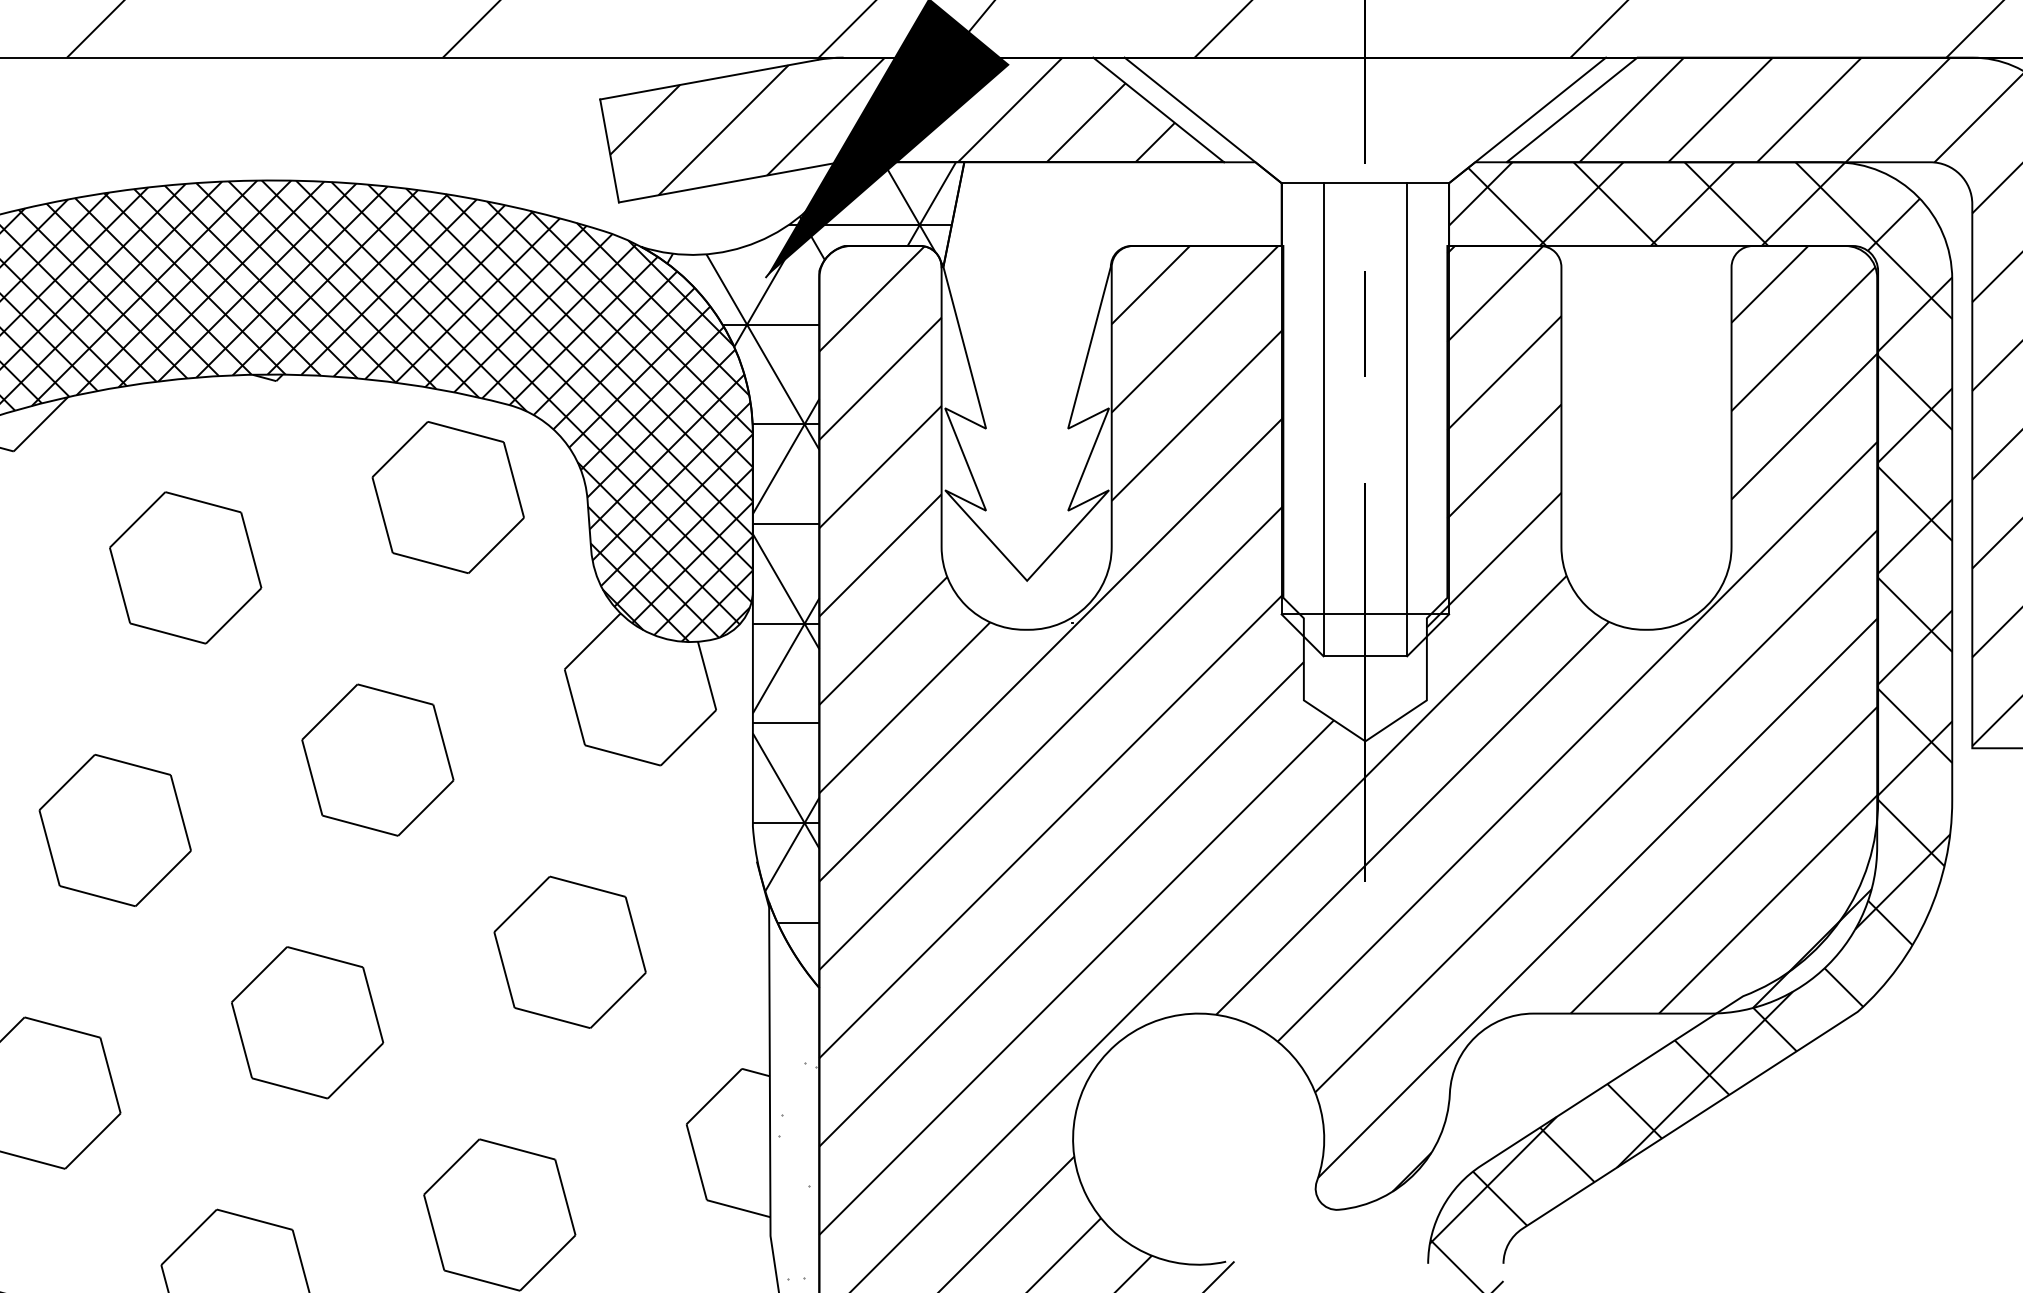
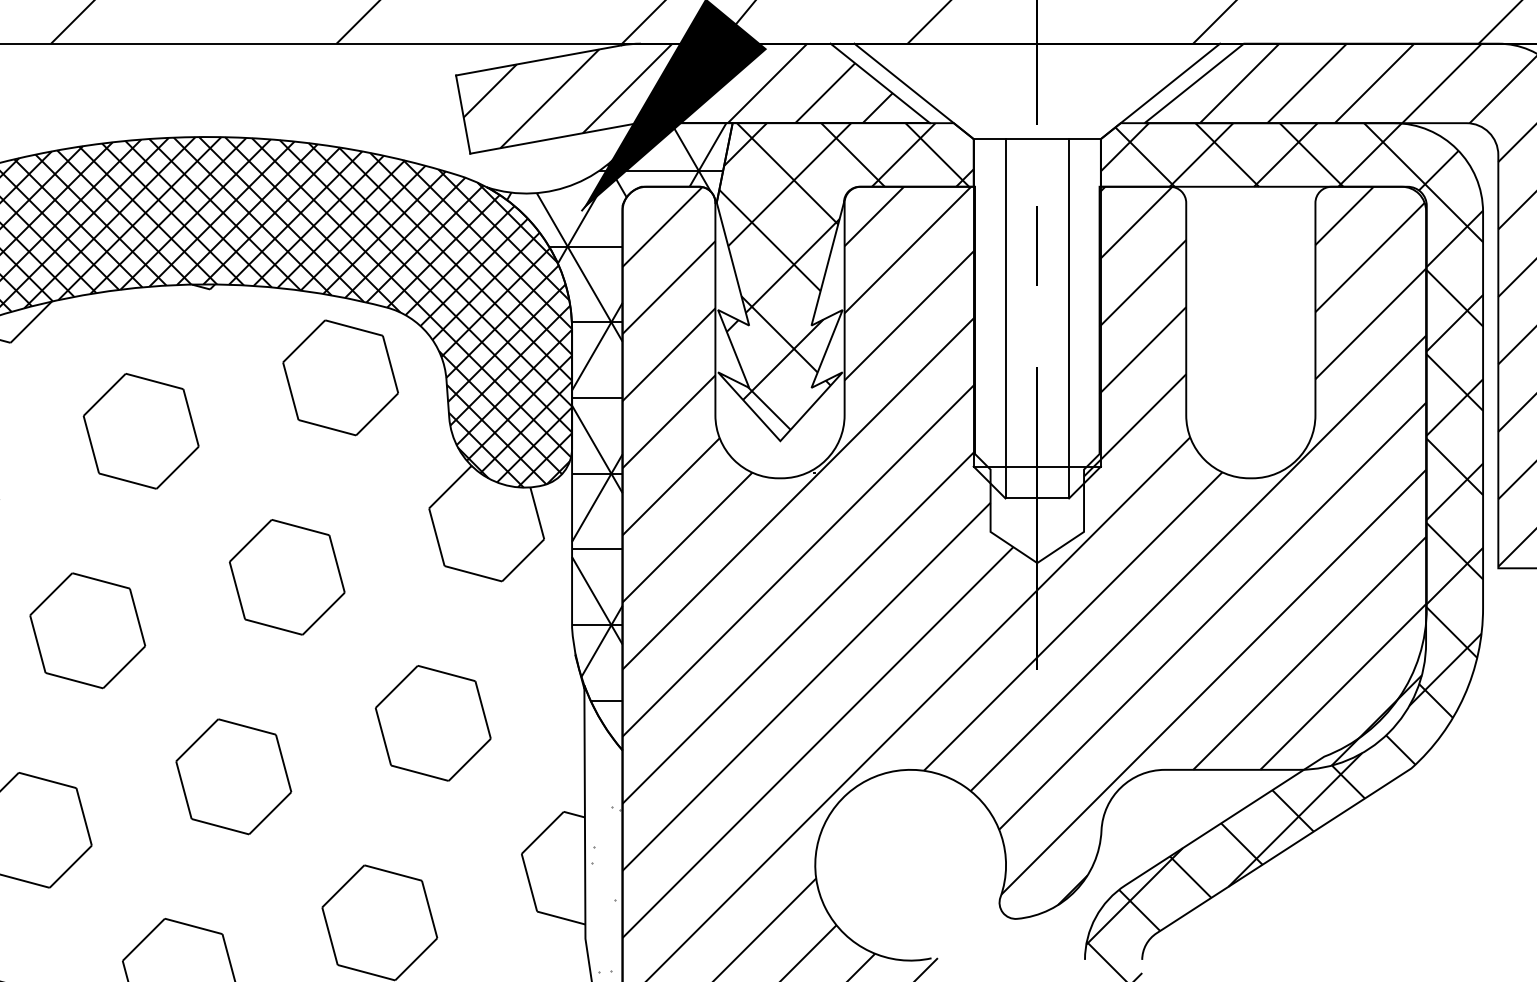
hatch: (1113, 363) -> (845, 276), added

